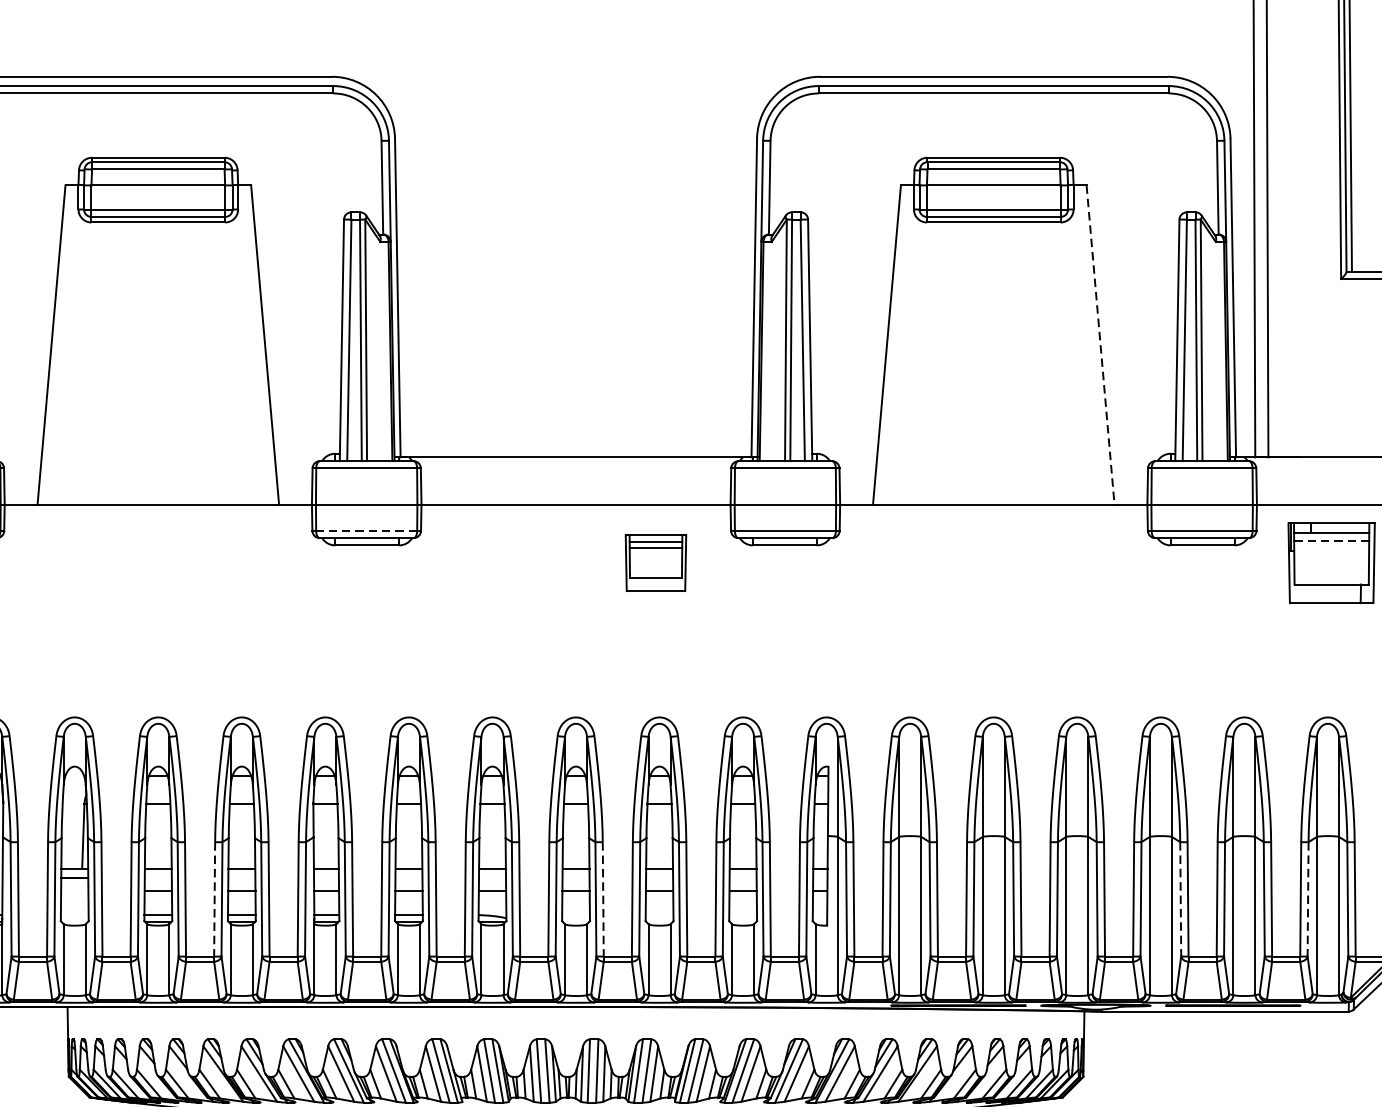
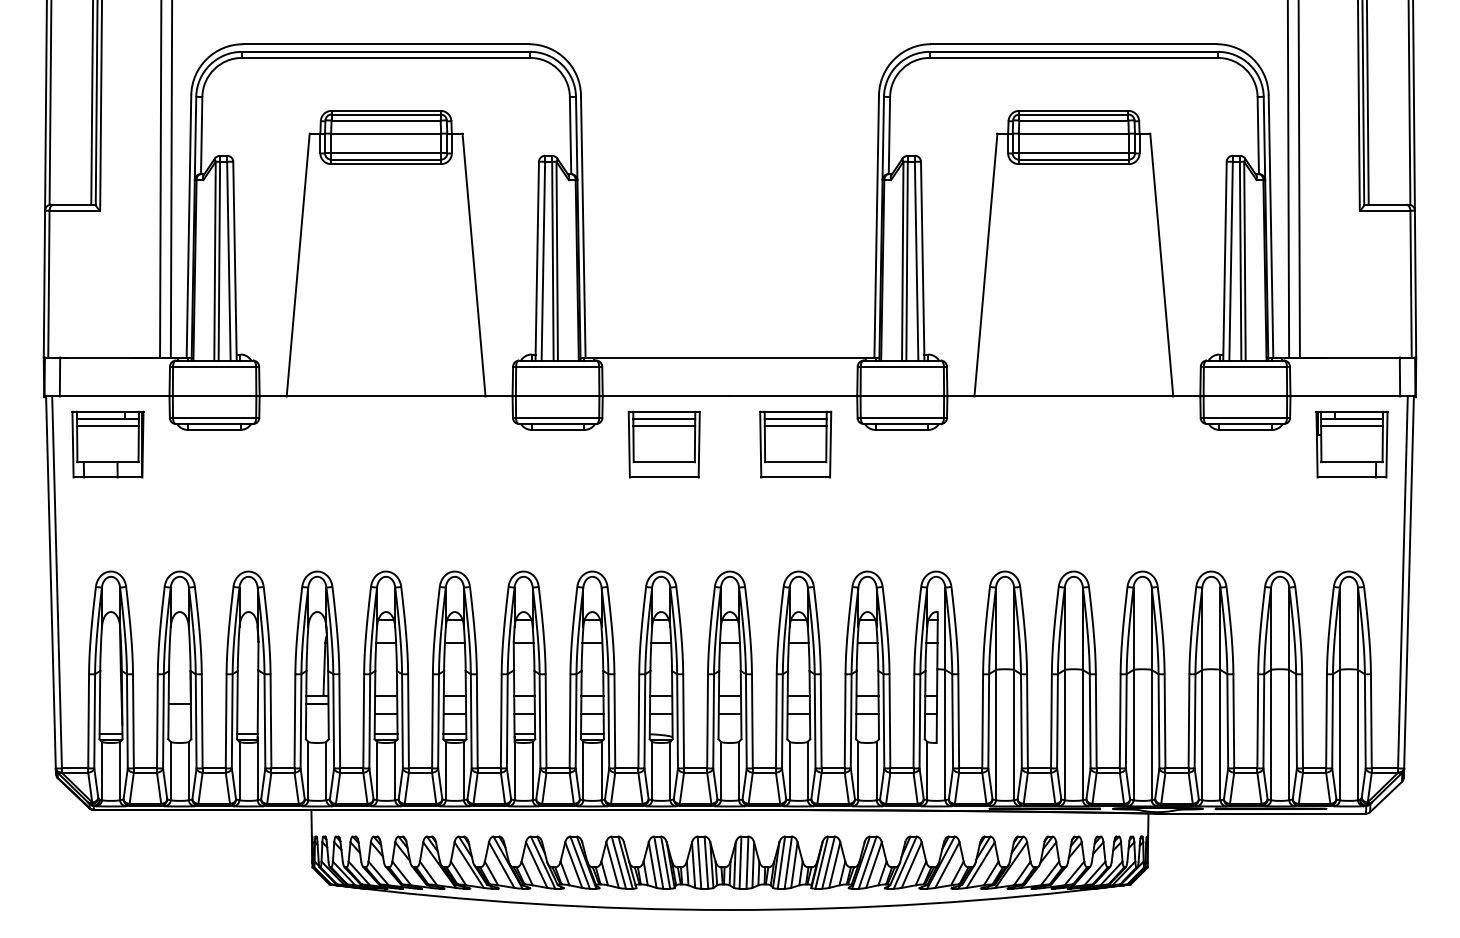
line: (1100, 345) -> (1161, 265), dashed -> solid
line: (366, 530) -> (557, 417), dashed -> solid
line: (1332, 541) -> (1352, 426), dashed -> solid
part: (495, 563) -> (663, 444), added
part: (655, 563) -> (795, 444), size x1.43
line: (214, 899) -> (432, 721), dashed -> solid
line: (603, 899) -> (752, 721), dashed -> solid
line: (1180, 899) -> (1227, 721), dashed -> solid
line: (1307, 899) -> (1332, 721), dashed -> solid

